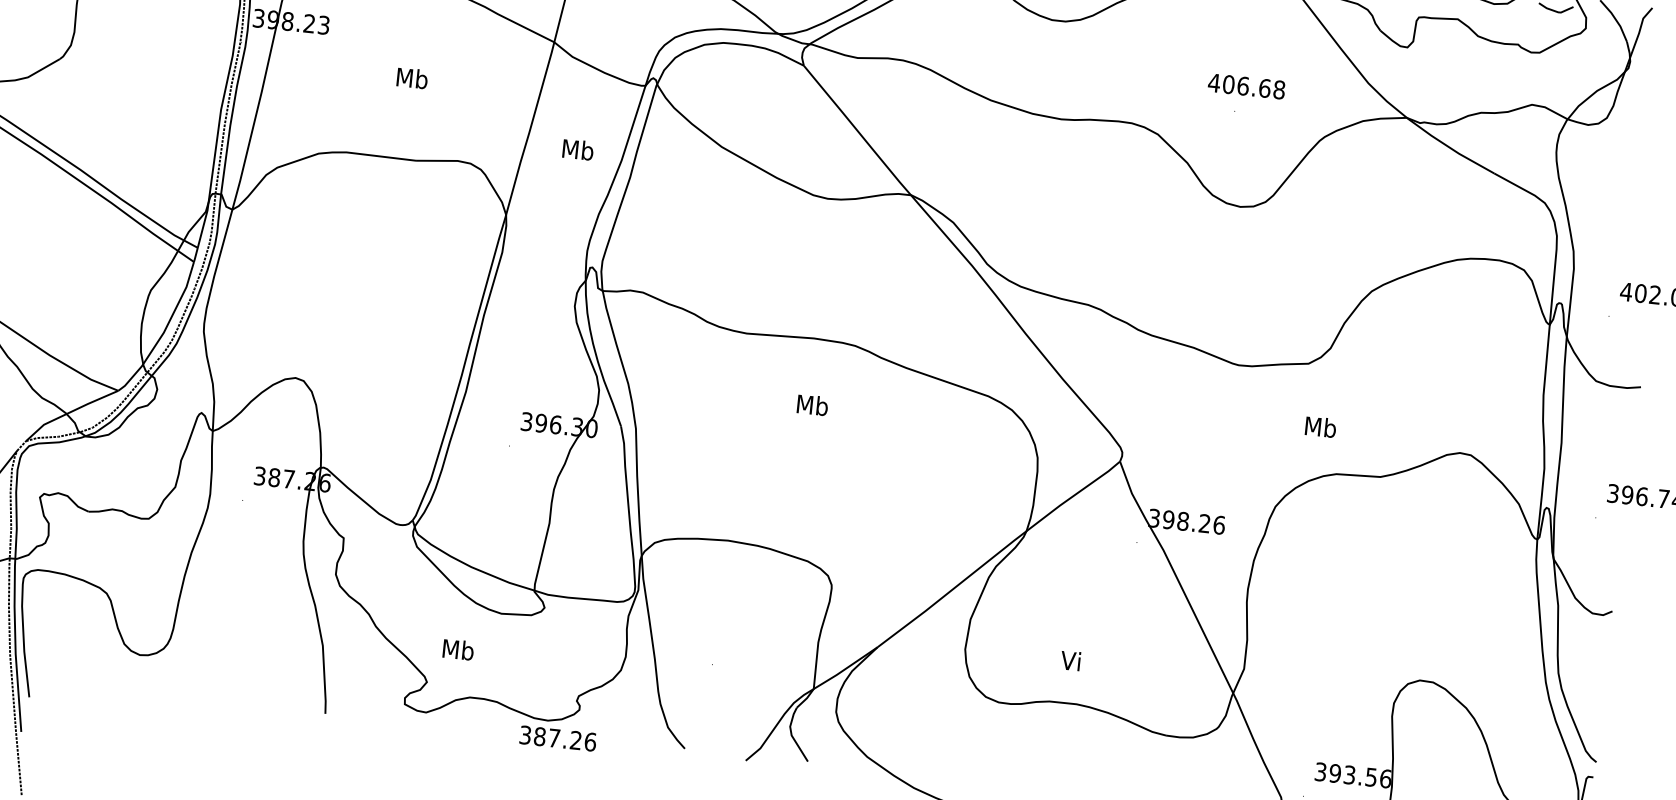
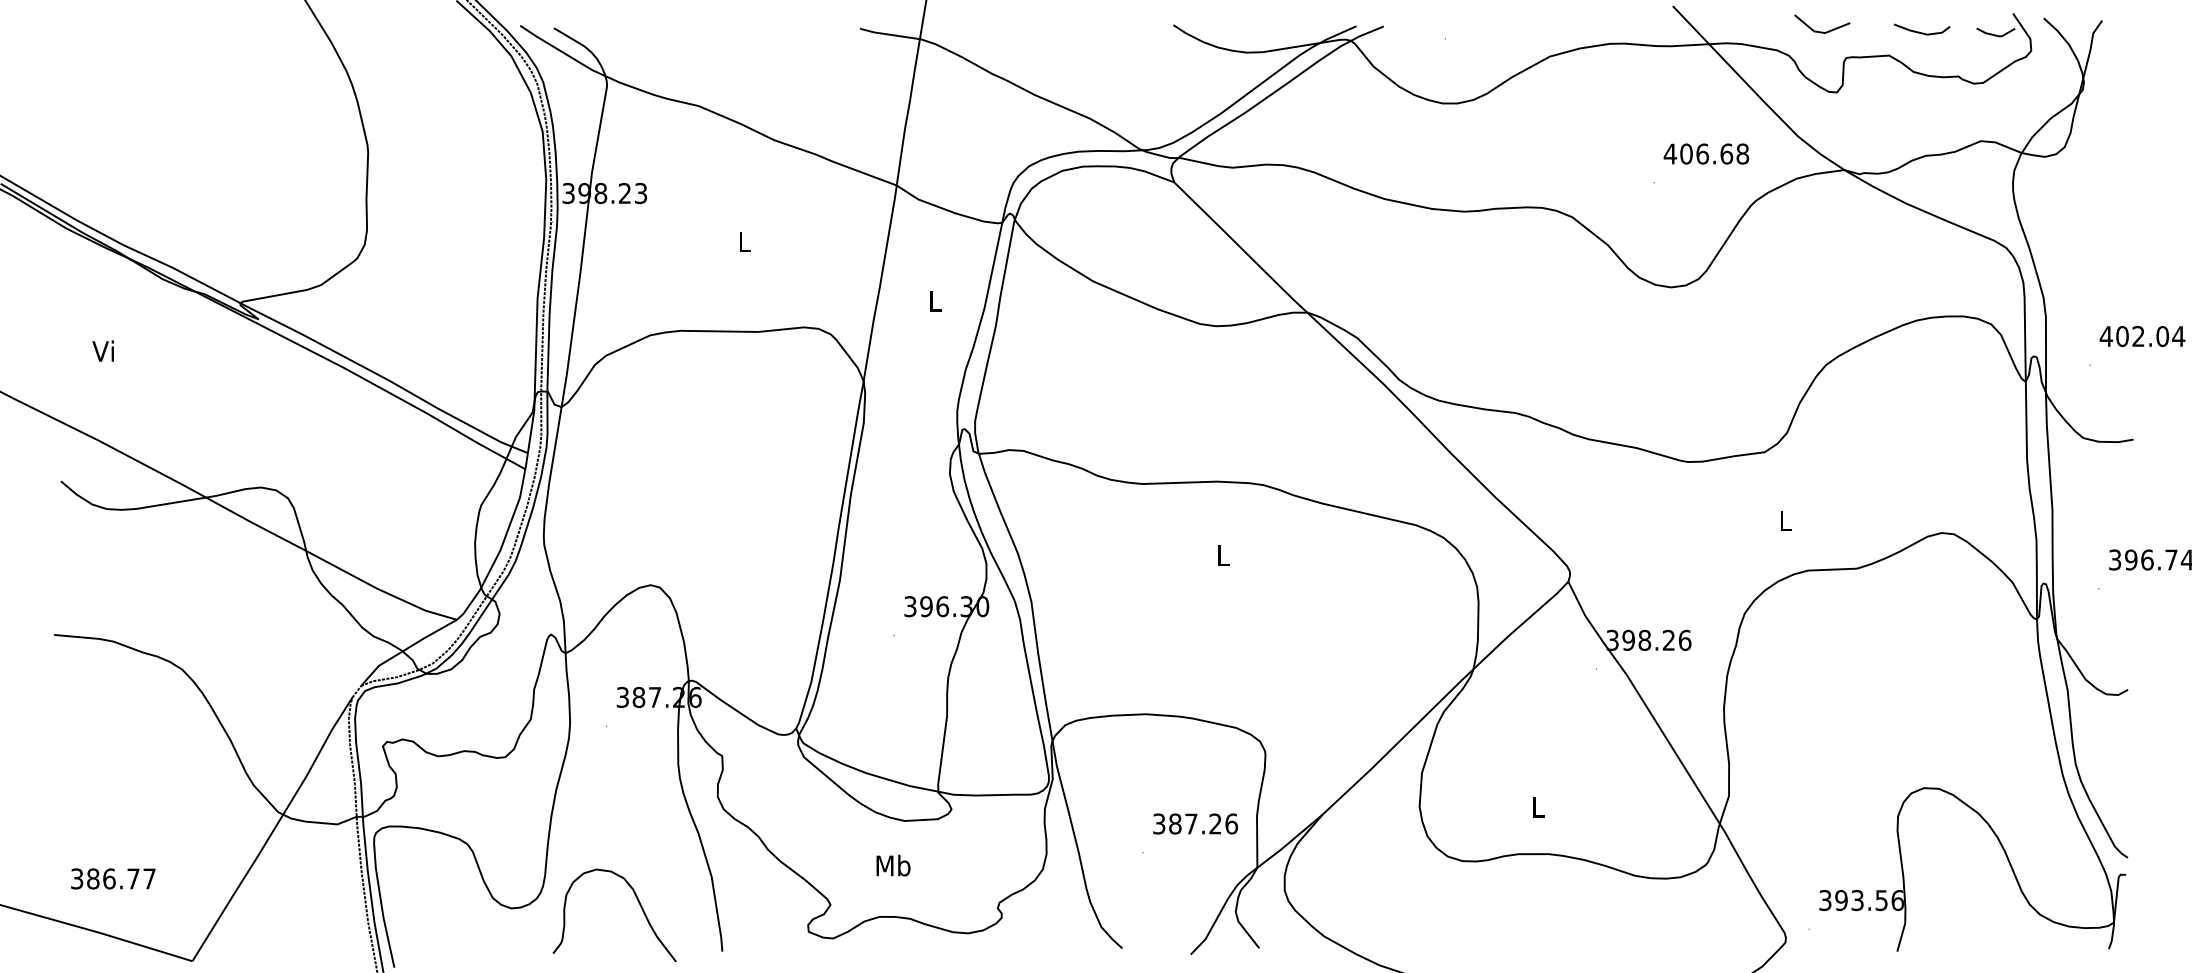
text: (412, 78) -> (744, 241), Mb -> L
text: (1246, 86) -> (1706, 153), moved
text: (578, 149) -> (935, 300), Mb -> L
text: (812, 405) -> (1223, 555), Mb -> L
text: (1320, 427) -> (1785, 520), Mb -> L
text: (458, 649) -> (893, 865), moved
text: (1070, 660) -> (1536, 806), Vi -> L
curve: (254, 662) -> (638, 903), added
text: (558, 738) -> (1195, 823), moved

